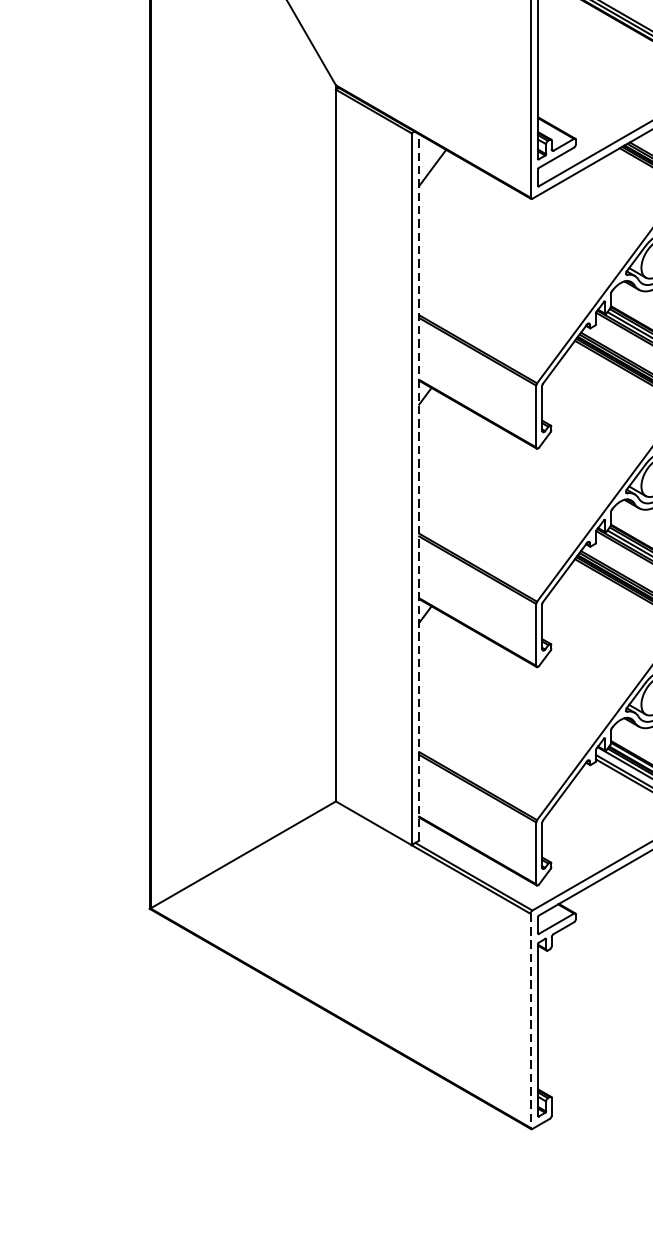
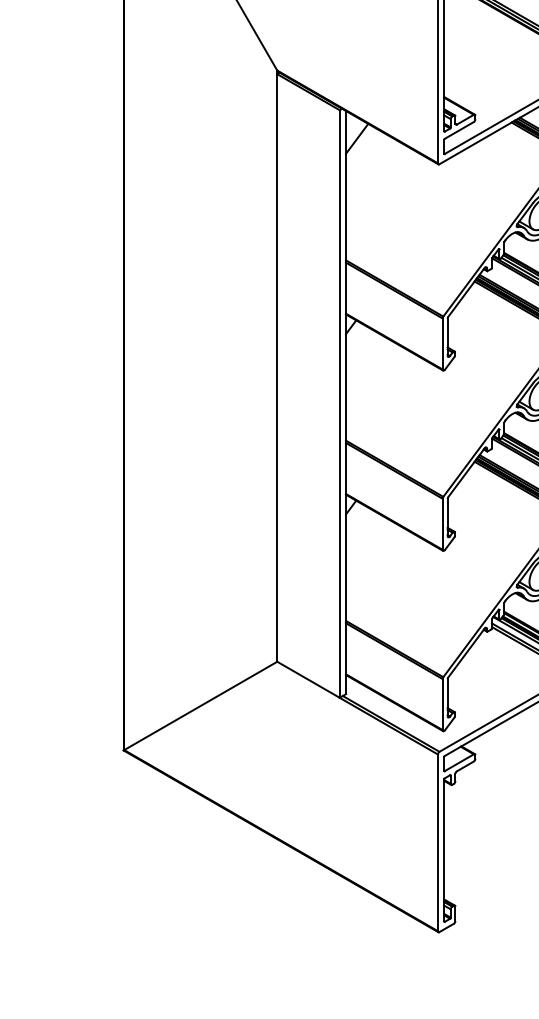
line: (419, 487) -> (346, 402), dashed -> solid
line: (530, 1021) -> (437, 843), dashed -> solid

